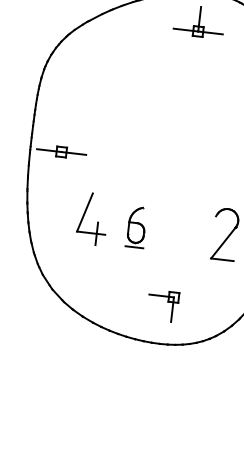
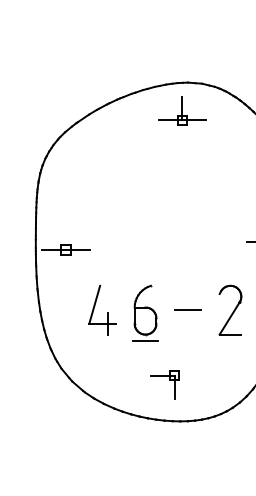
part: (136, 226) -> (145, 312), size x1.43
line: (180, 229) -> (187, 310), added
part: (168, 301) -> (169, 380), moved

